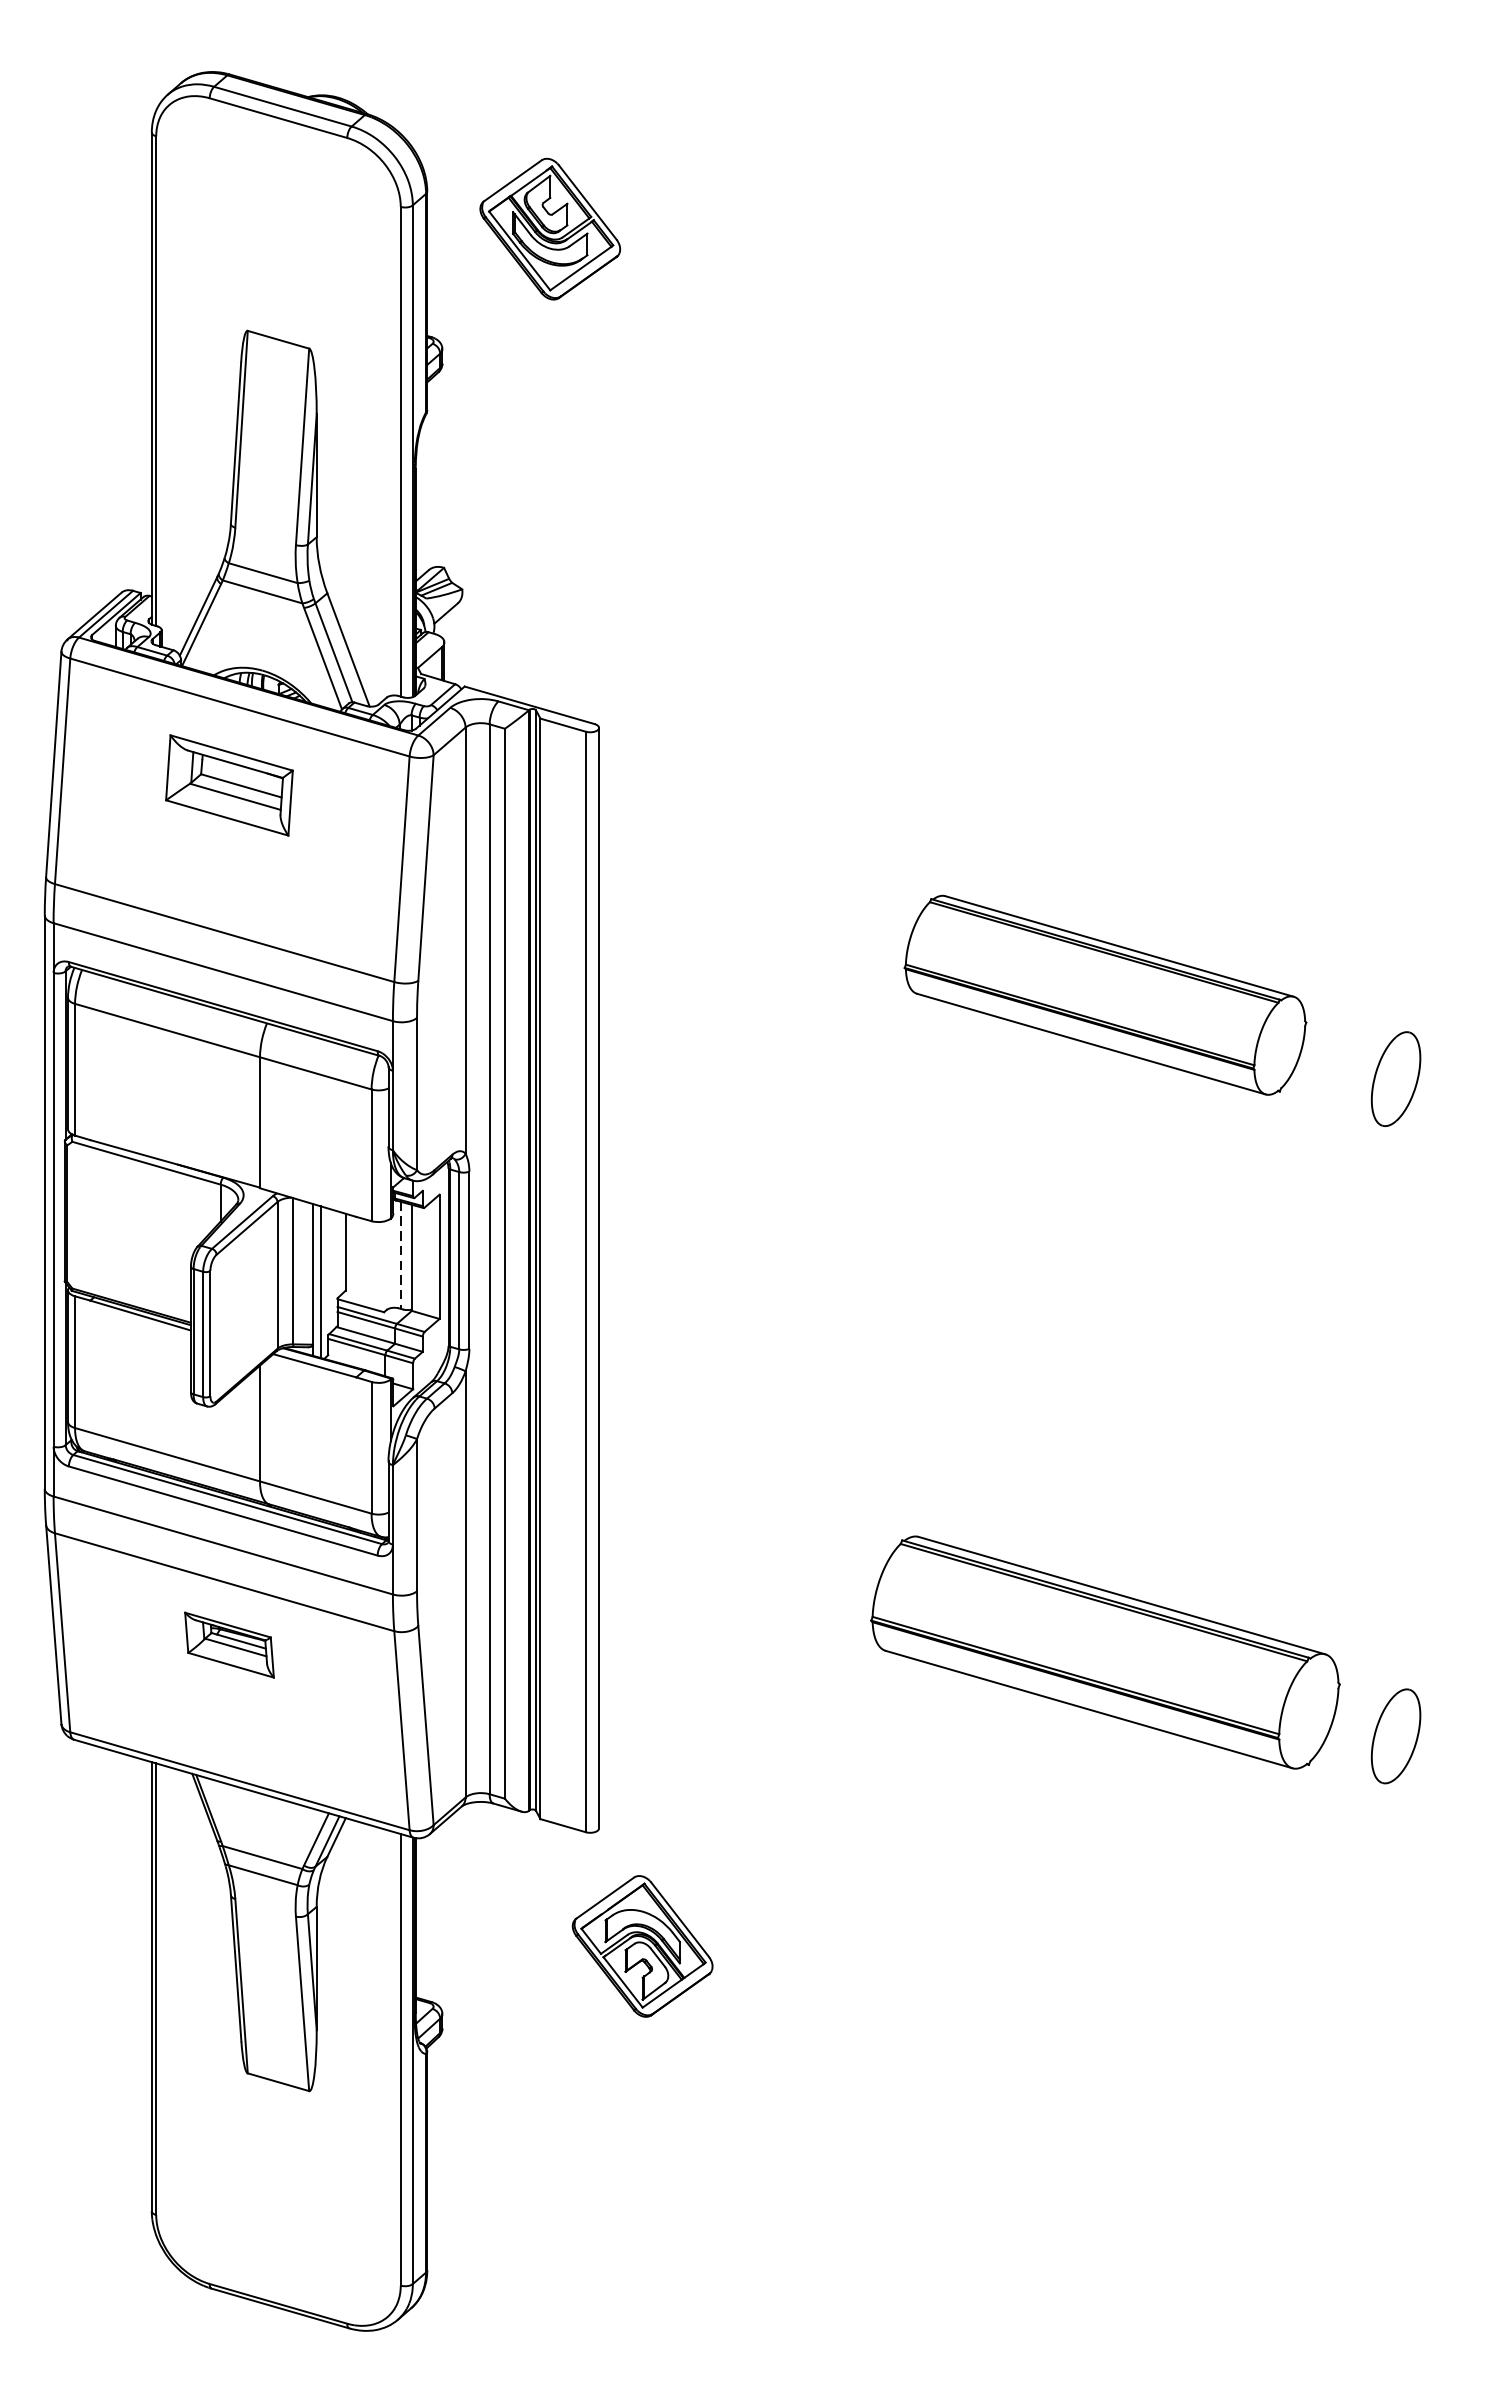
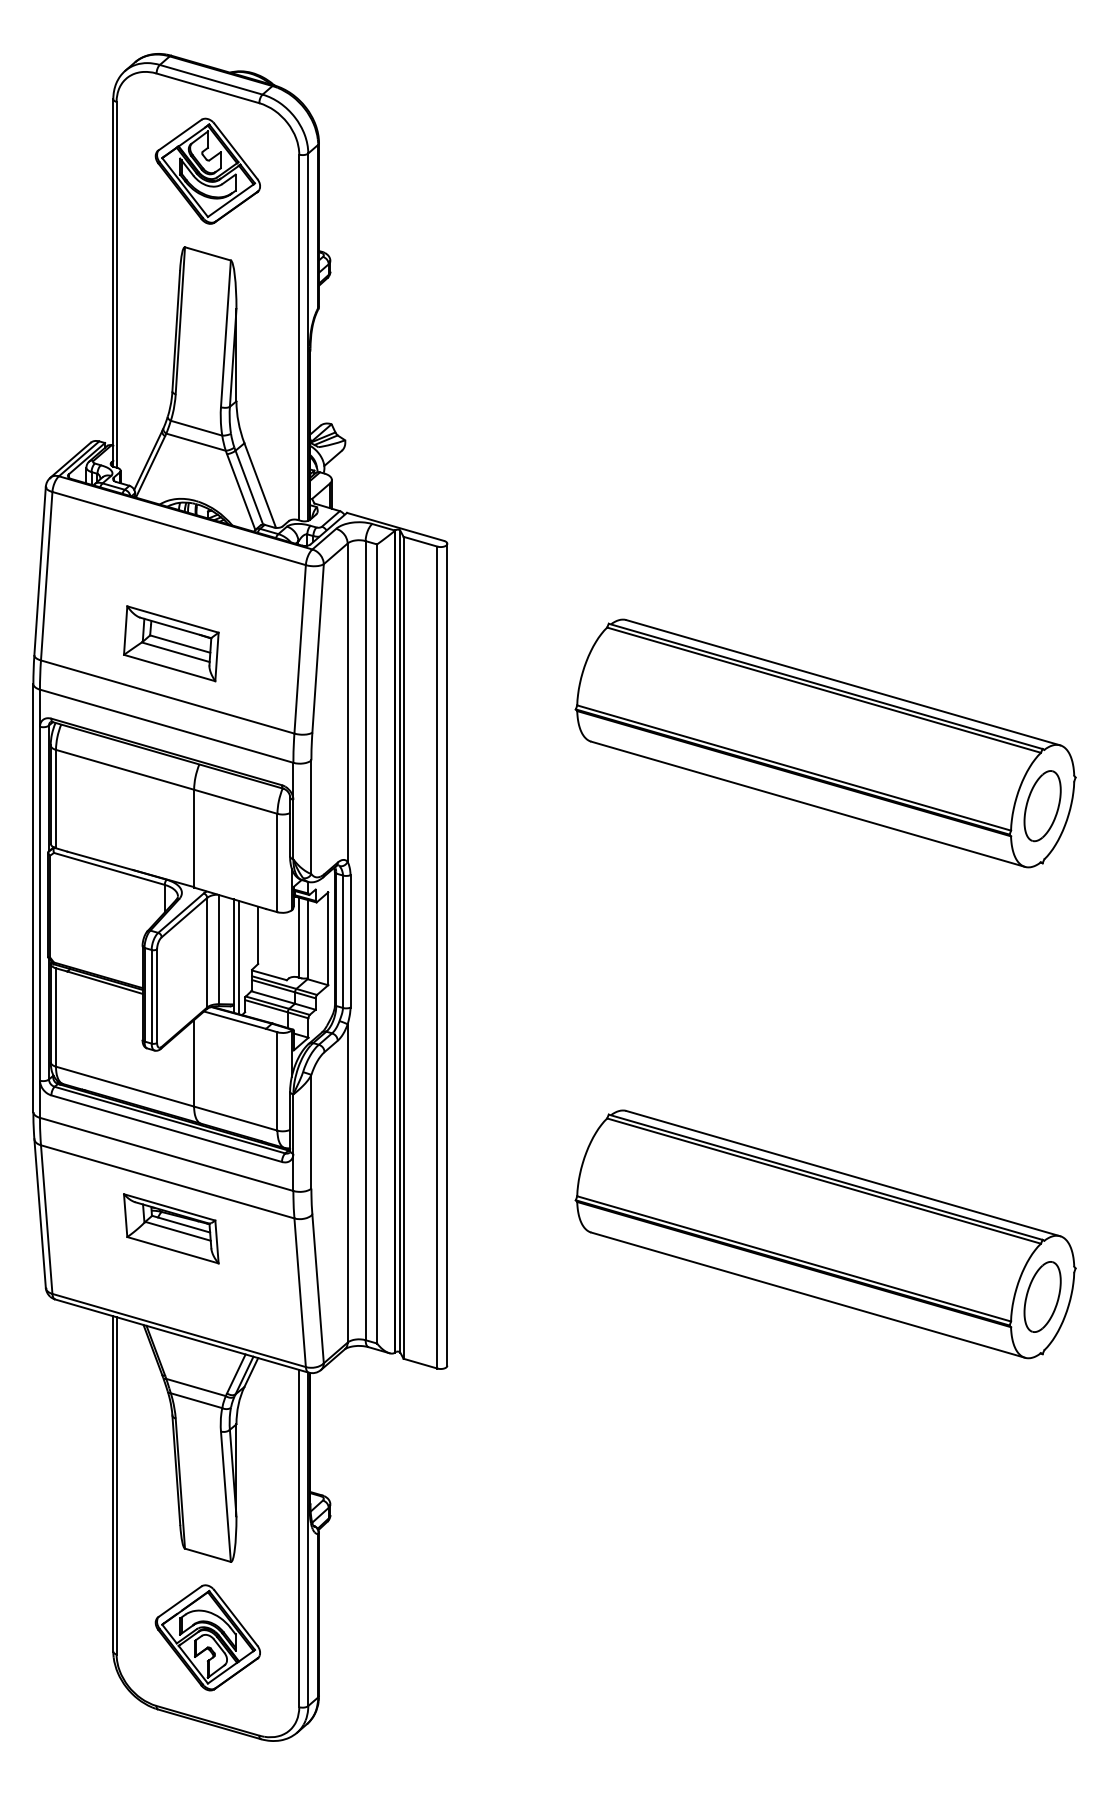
part: (549, 228) -> (207, 170), moved
part: (229, 785) -> (171, 643), moved
part: (1105, 995) -> (825, 743), size x1.67
line: (401, 1256) -> (299, 938), dashed -> solid
part: (229, 1644) -> (171, 1228), size x1.43
part: (1105, 1652) -> (825, 1234), size x1.43
part: (642, 1945) -> (207, 1637), moved

